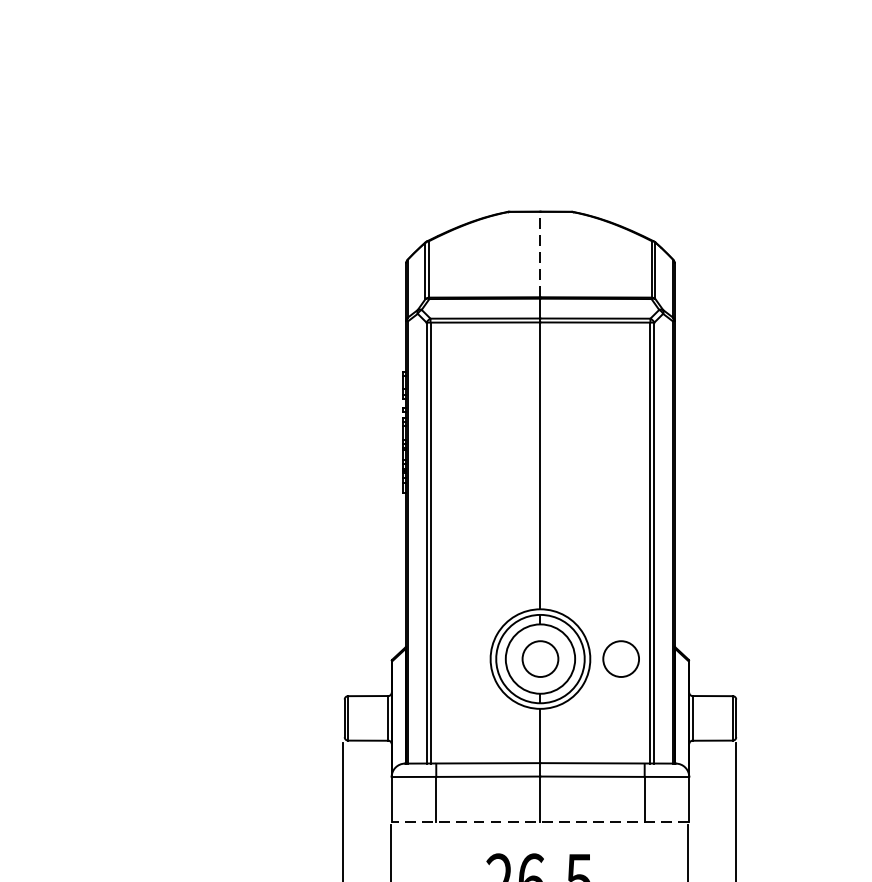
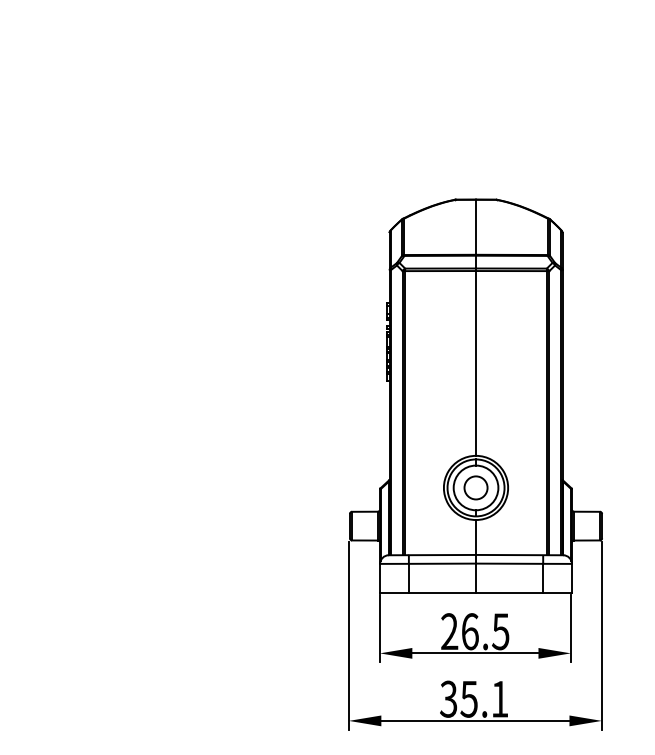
line: (541, 254) -> (476, 227), dashed -> solid
circle: (620, 658) -> (527, 487), removed
line: (541, 822) -> (476, 593), dashed -> solid

